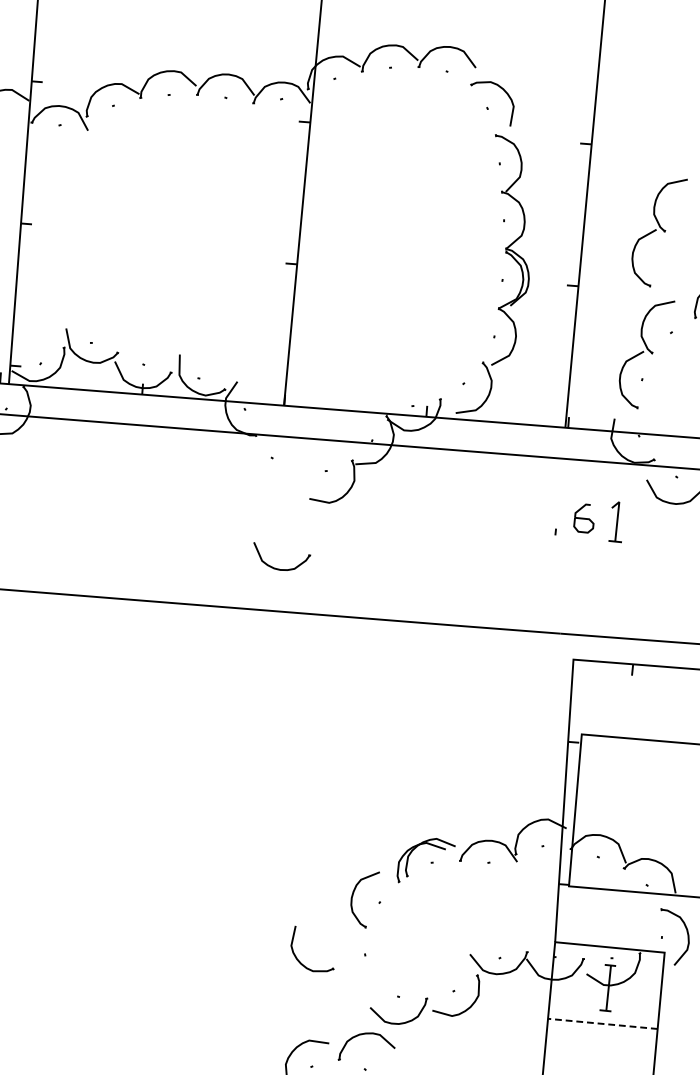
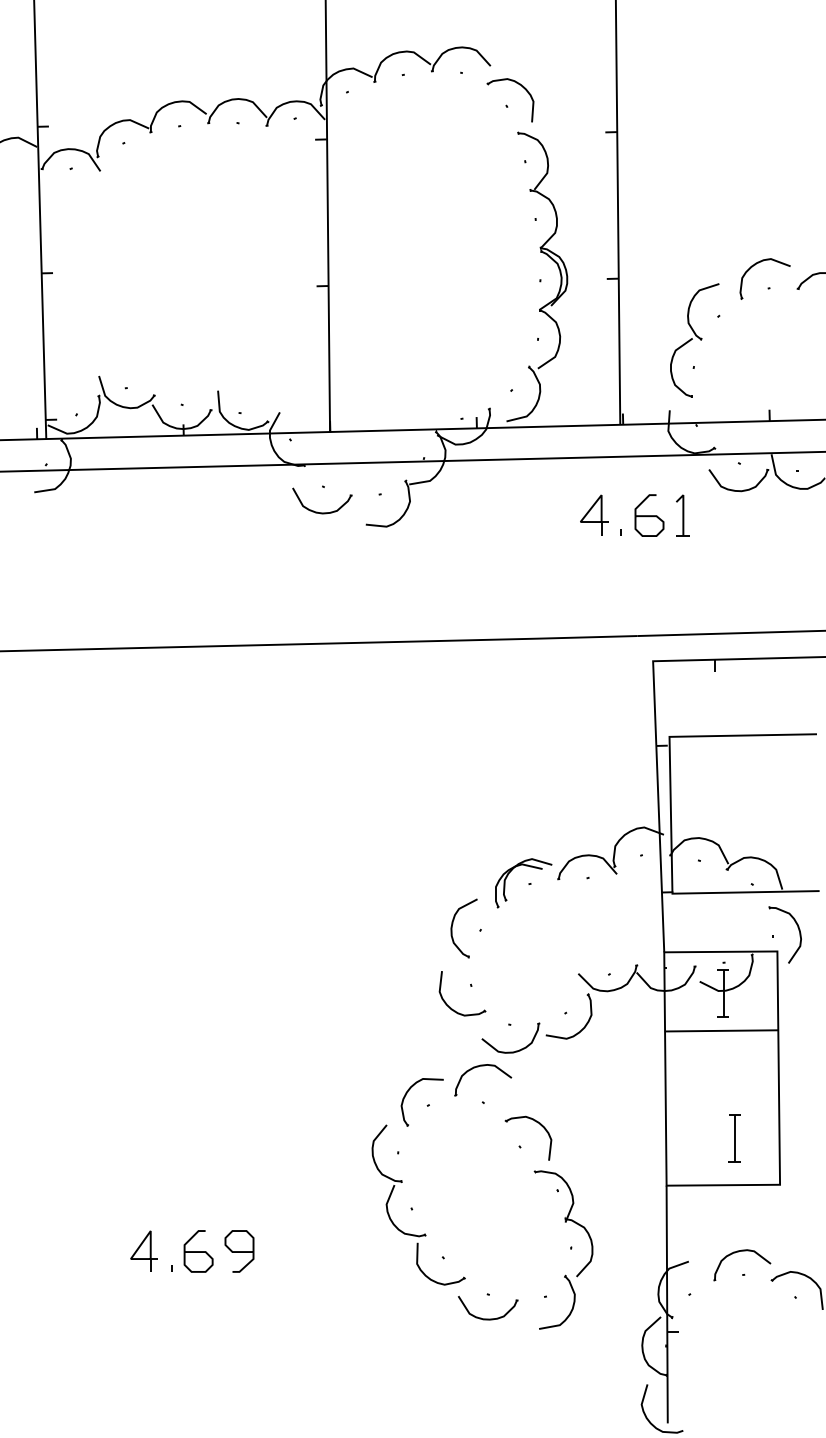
part: (658, 231) -> (694, 214), removed
part: (531, 511) -> (594, 514), added
part: (584, 518) -> (649, 515), size x1.43
part: (280, 568) -> (322, 512), moved
part: (301, 962) -> (451, 1007), moved
line: (601, 1023) -> (720, 1030), dashed -> solid

